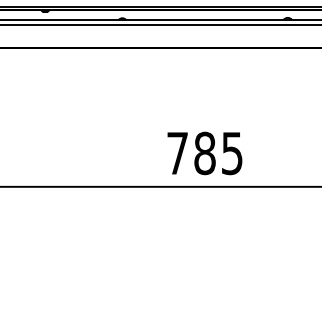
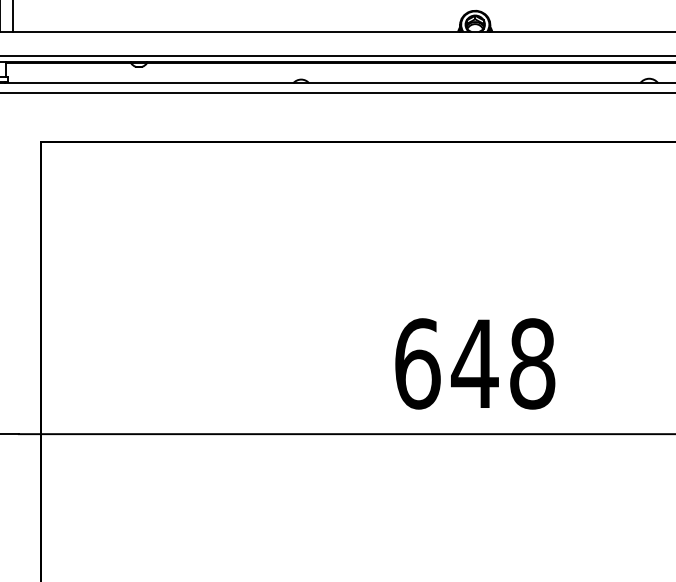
text: (205, 153) -> (476, 364), 785 -> 648

